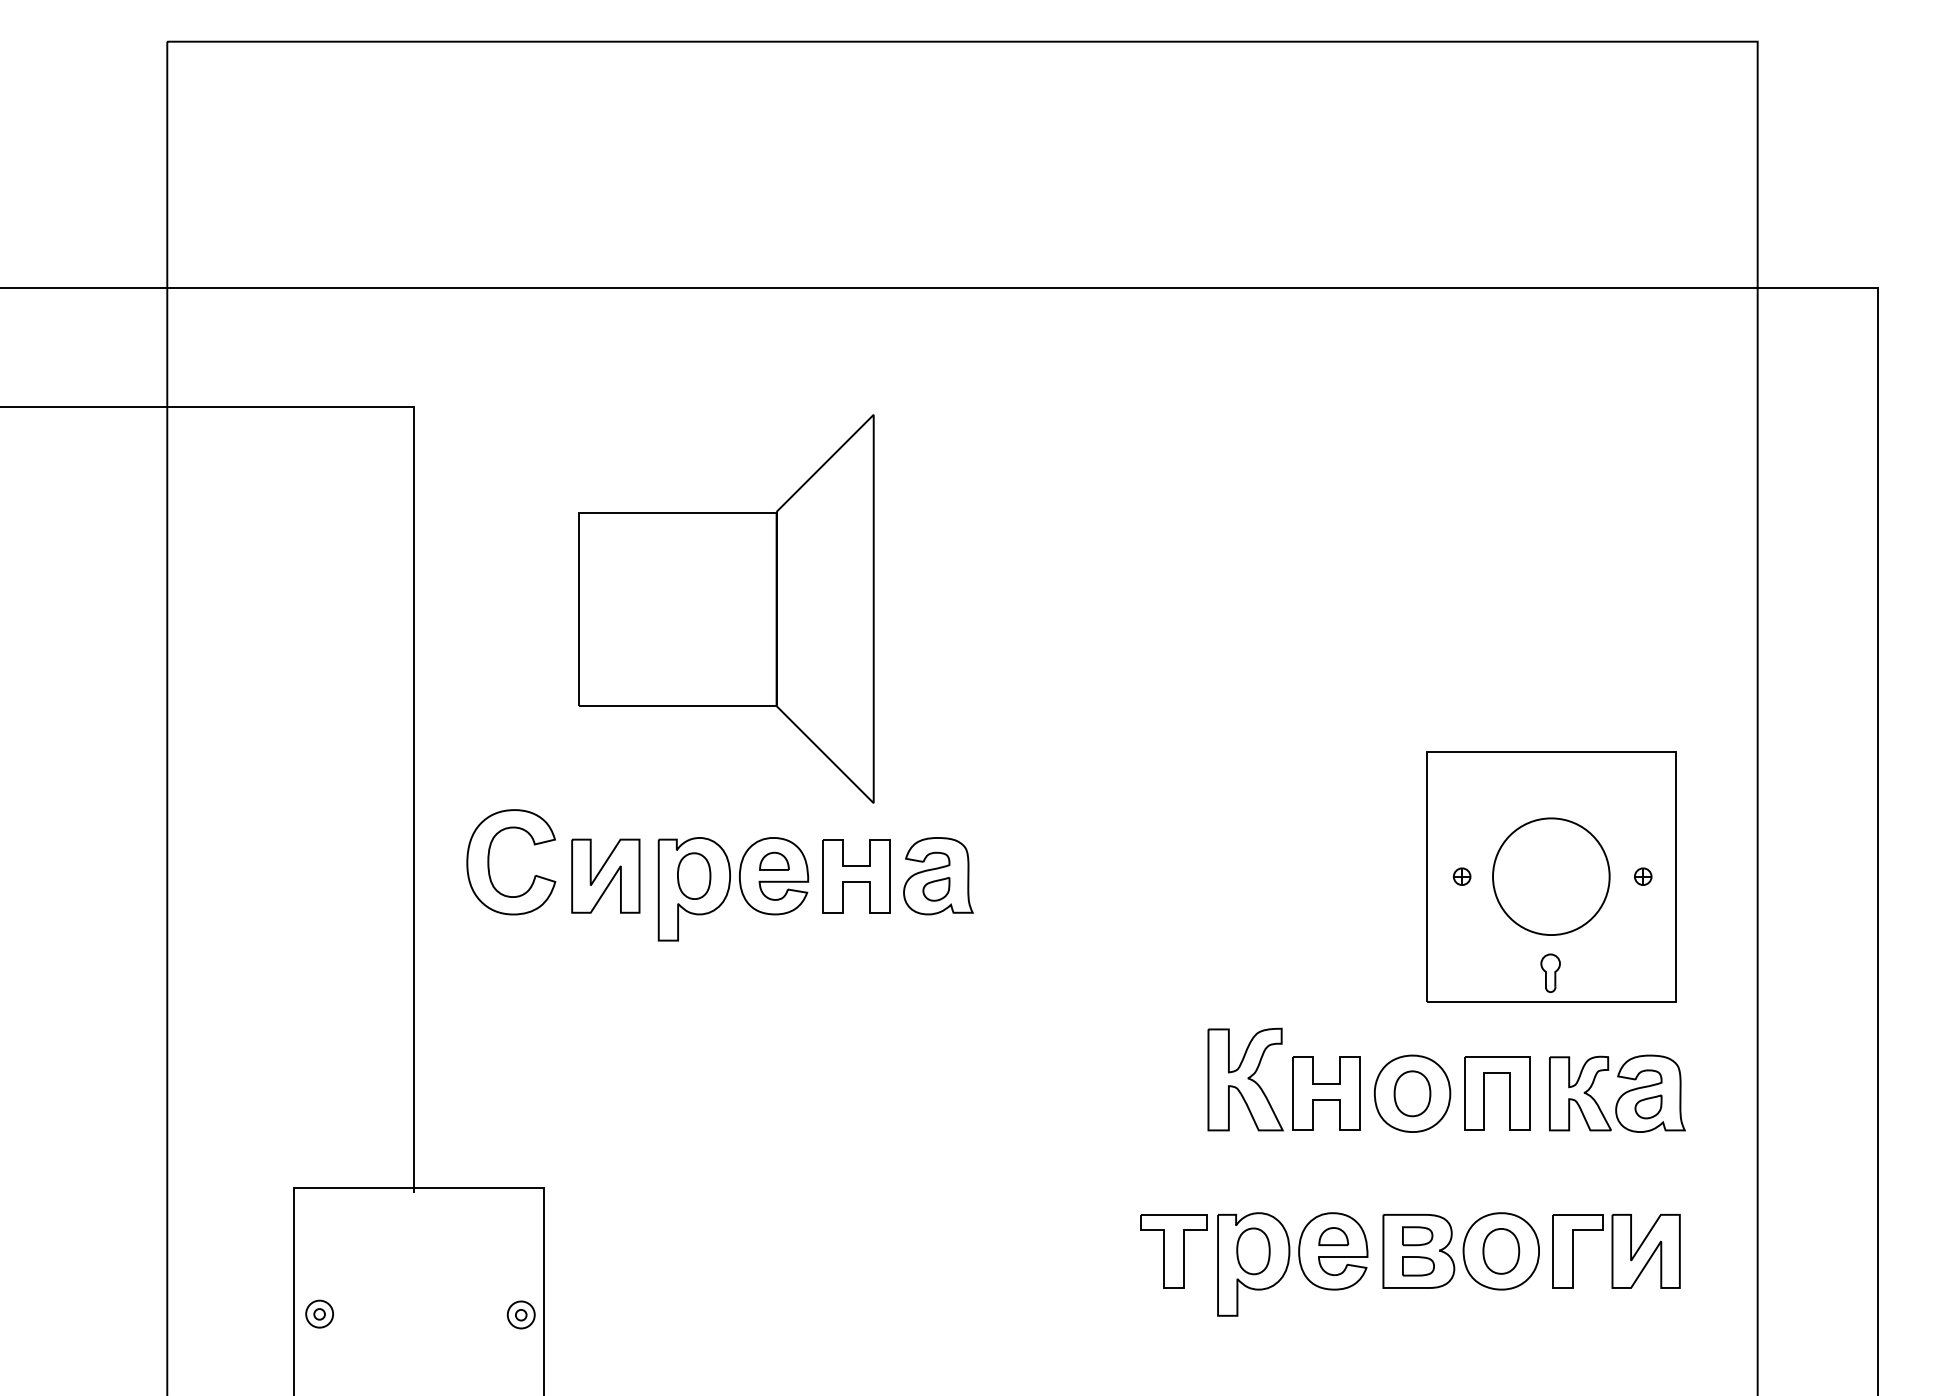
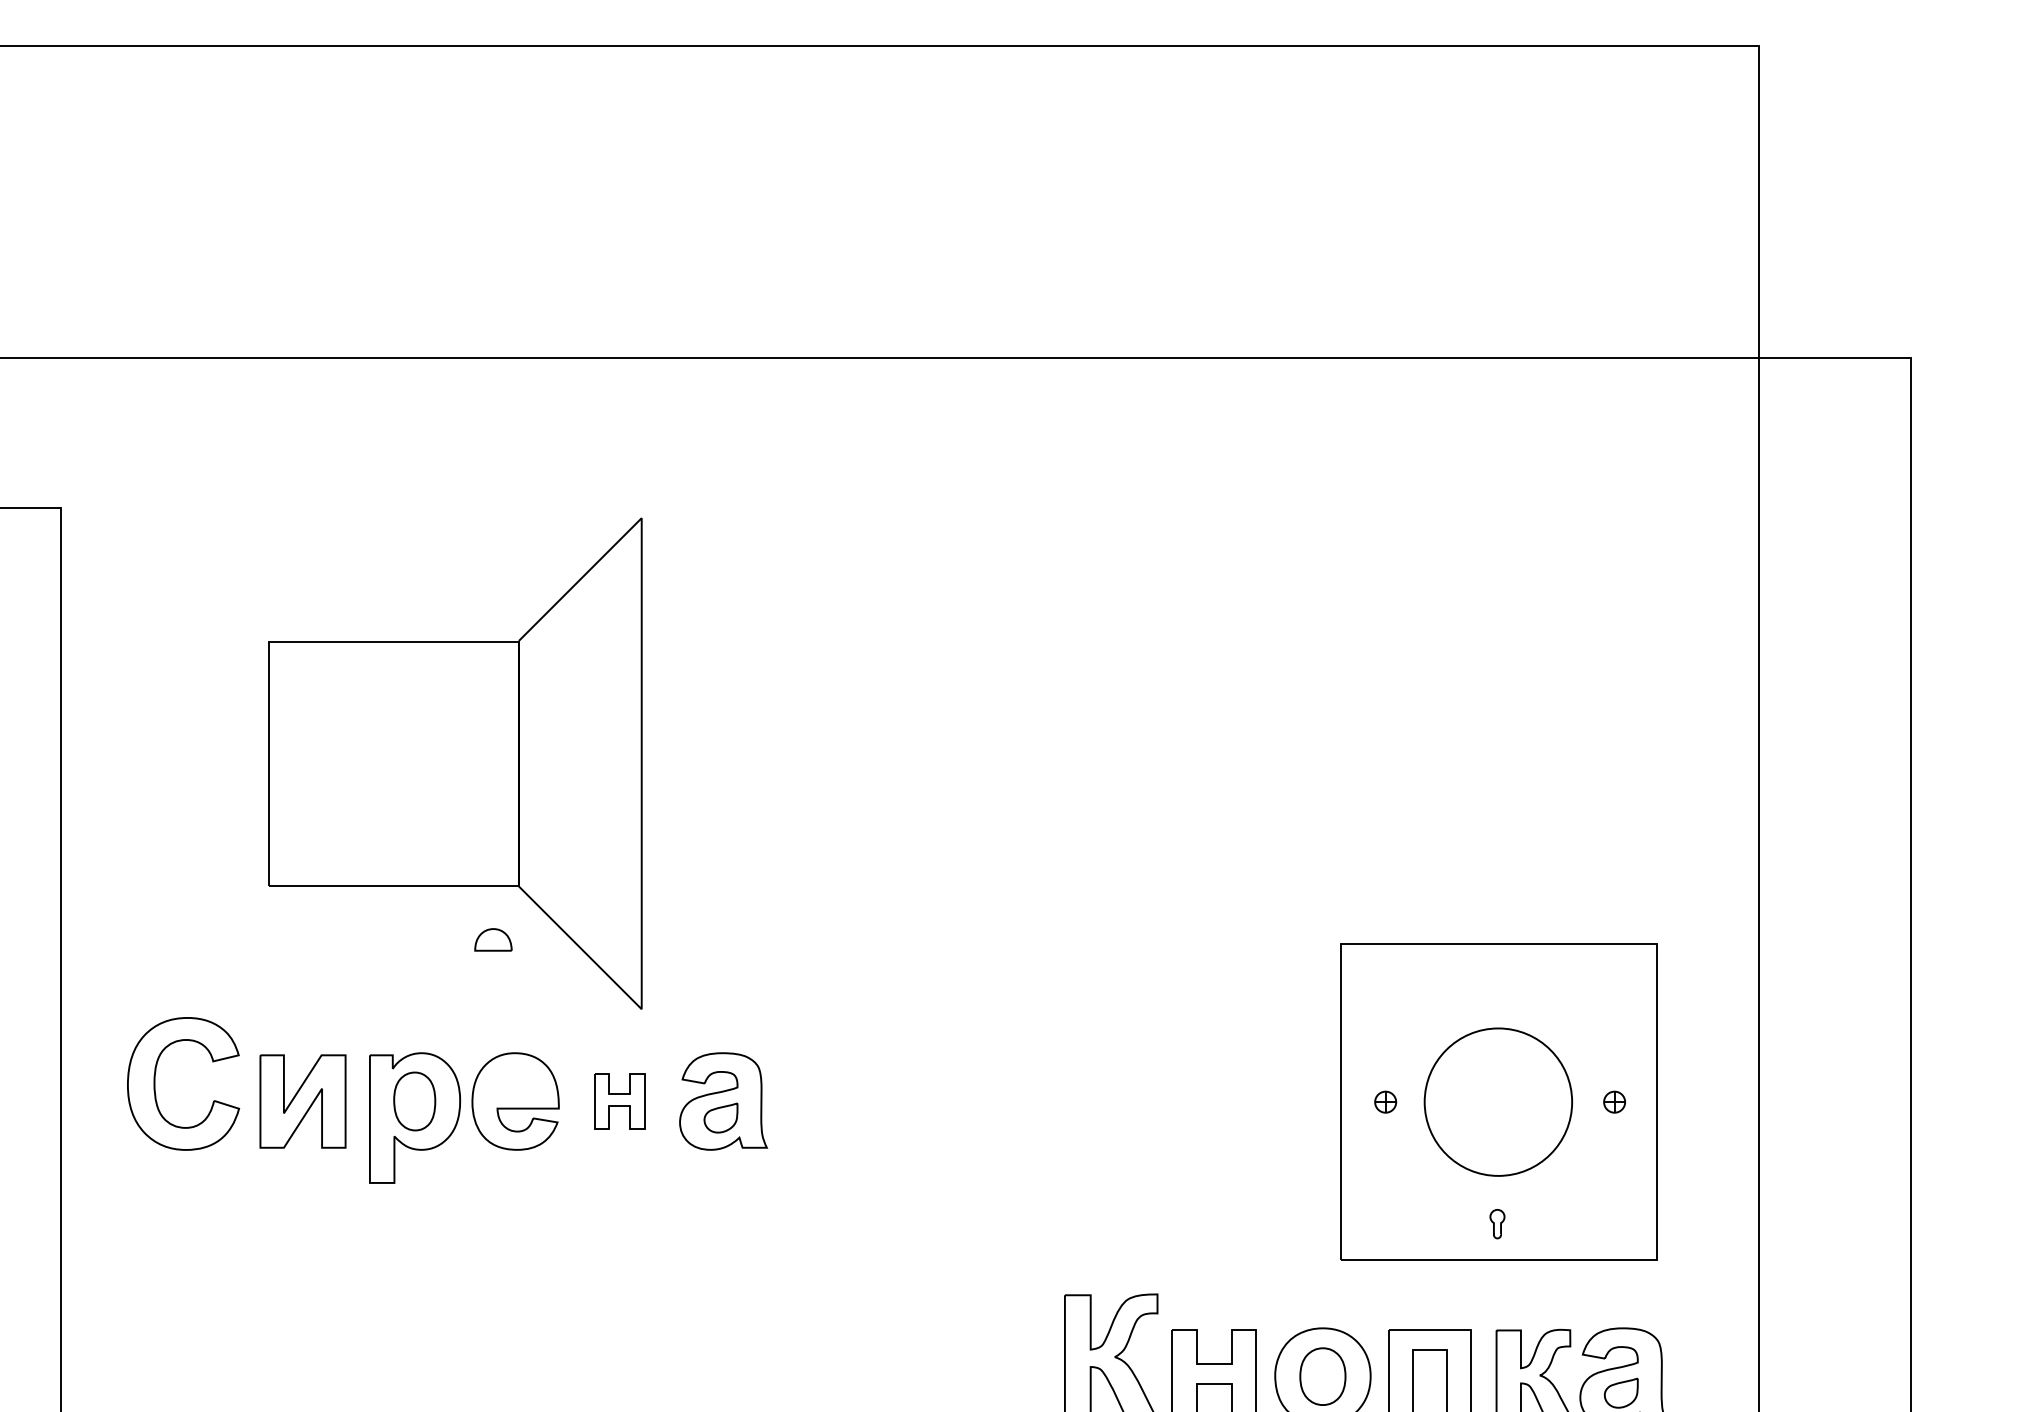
part: (774, 860) -> (493, 938), moved
part: (856, 876) -> (619, 1101), size x0.6
part: (1550, 972) -> (1497, 1223), size x0.6

